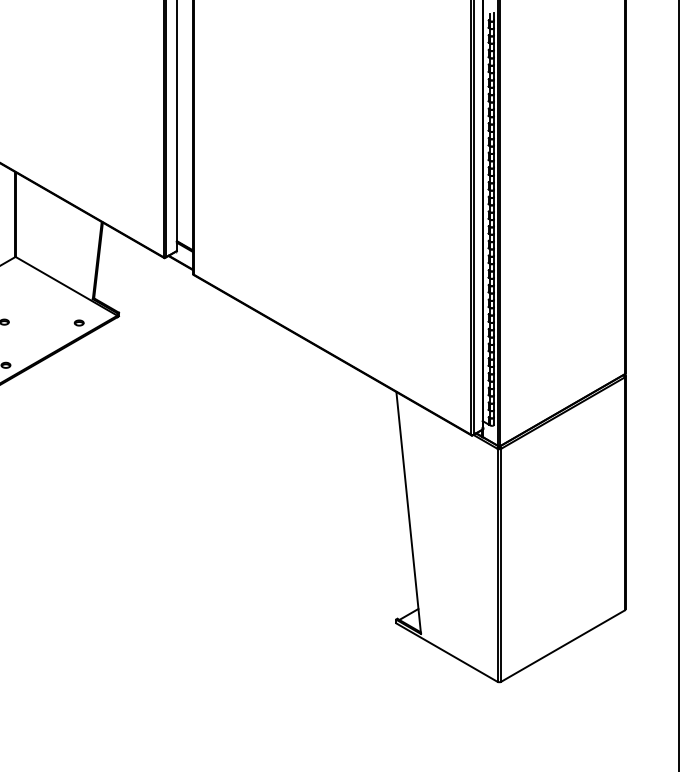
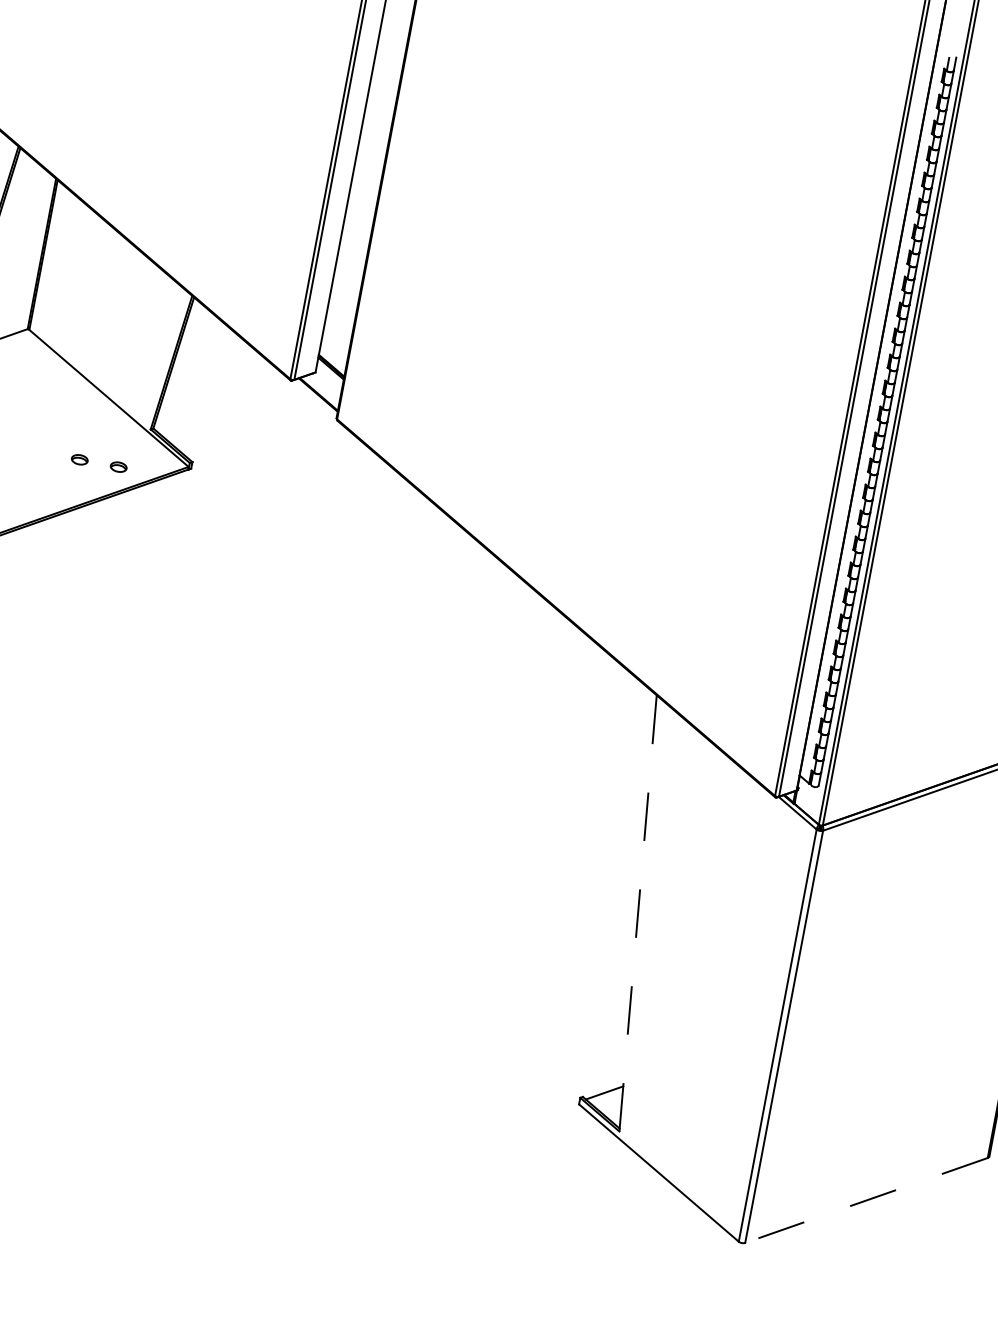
part: (56, 322) -> (78, 458), added
line: (408, 513) -> (637, 914), solid -> dashed
line: (562, 646) -> (865, 1200), solid -> dashed

